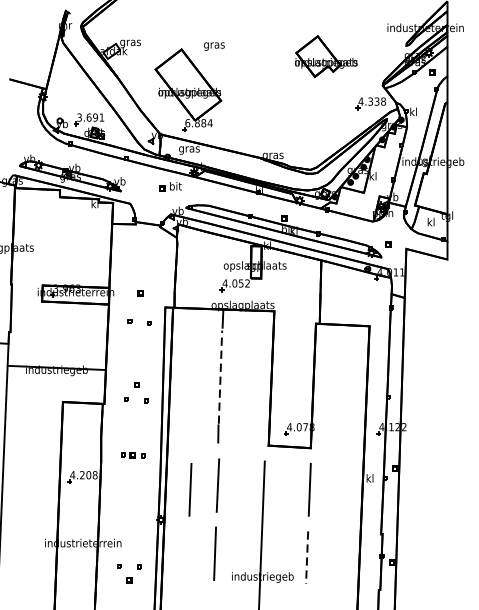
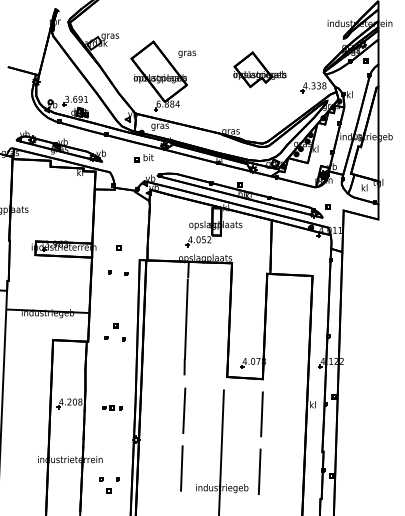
text: (213, 45) -> (186, 53), moved
part: (325, 56) -> (259, 69), moved
line: (220, 376) -> (186, 318), dashed -> solid
part: (133, 454) -> (112, 407), moved
line: (189, 489) -> (160, 414), removed
line: (306, 558) -> (259, 472), dashed -> solid

